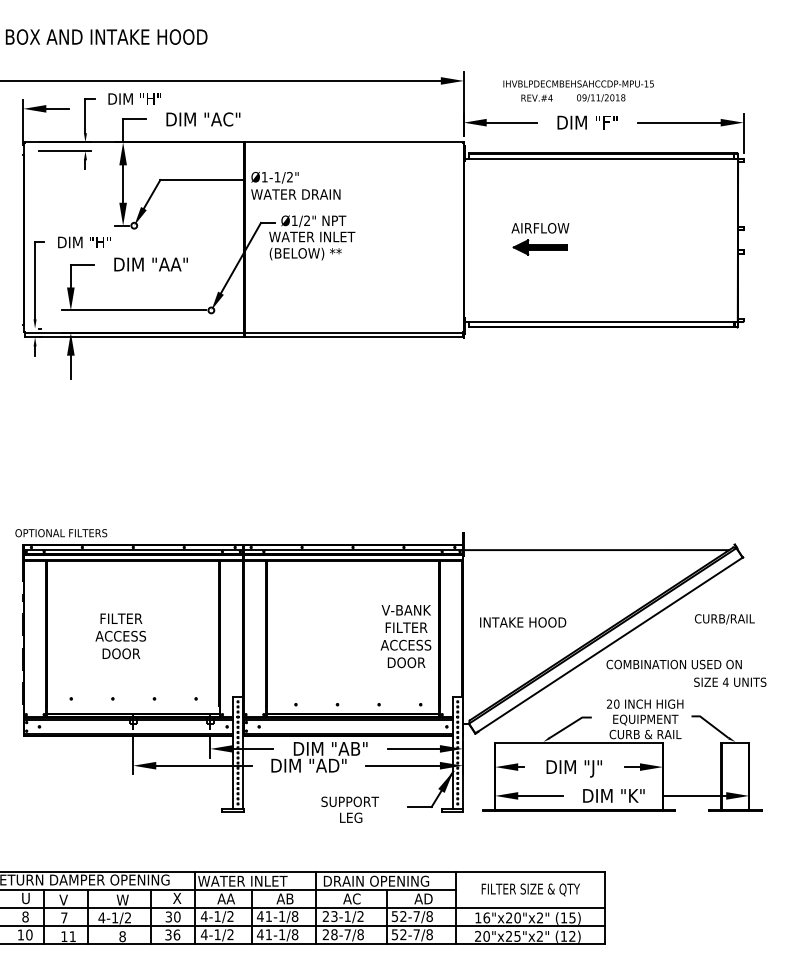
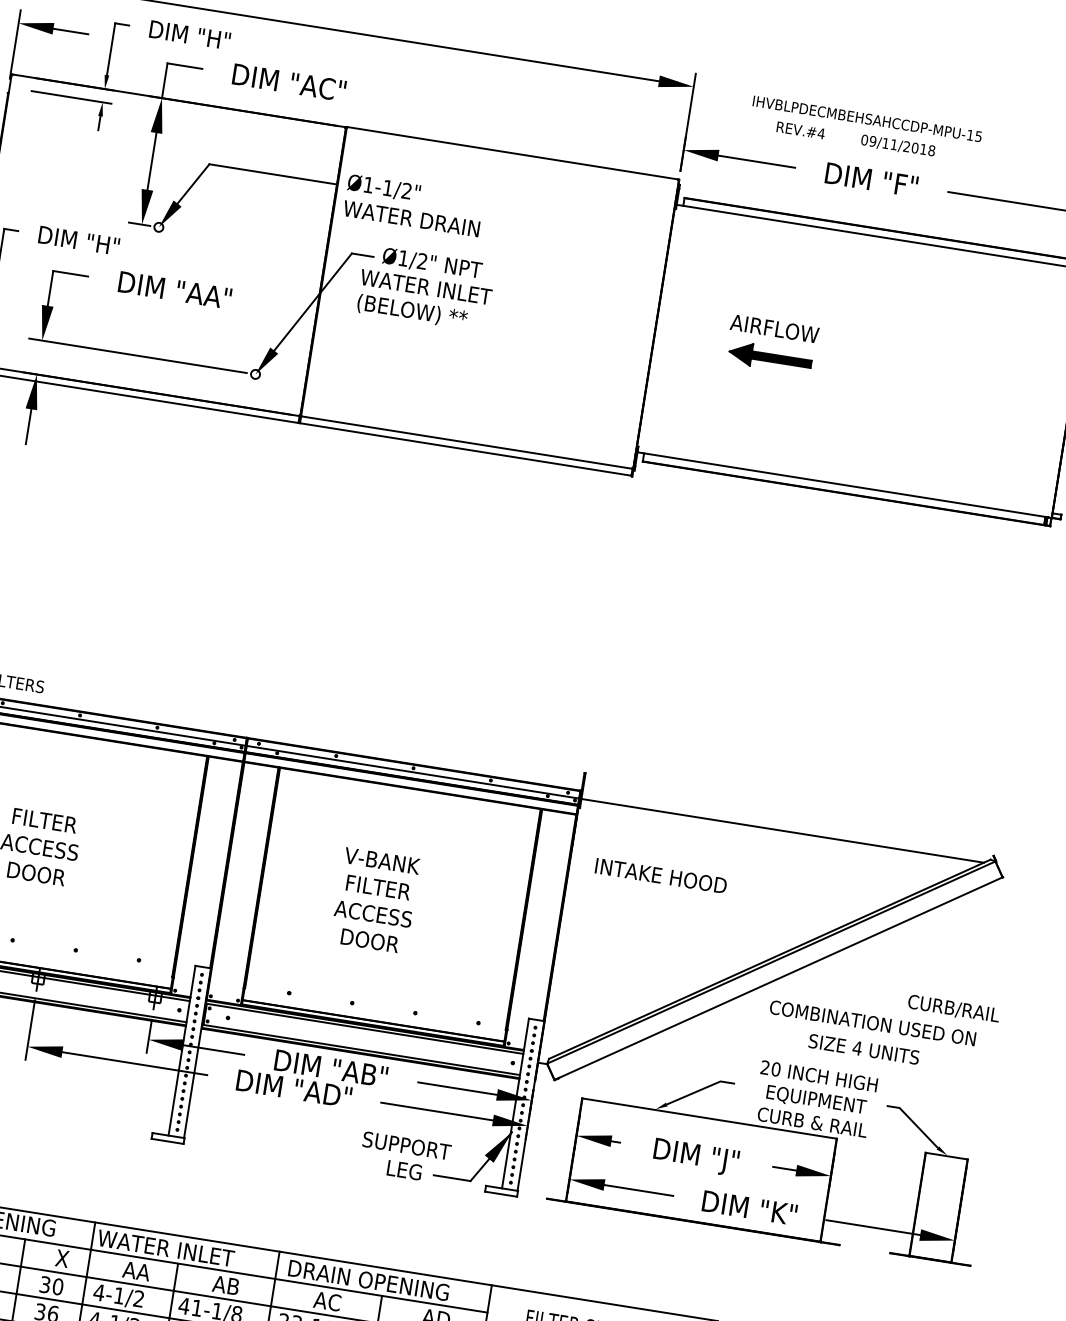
text: (724, 619) -> (953, 1009), moved
text: (523, 622) -> (661, 876), moved
text: (405, 636) -> (374, 900), moved
text: (730, 681) -> (864, 1048), moved
text: (349, 809) -> (403, 1157), moved

